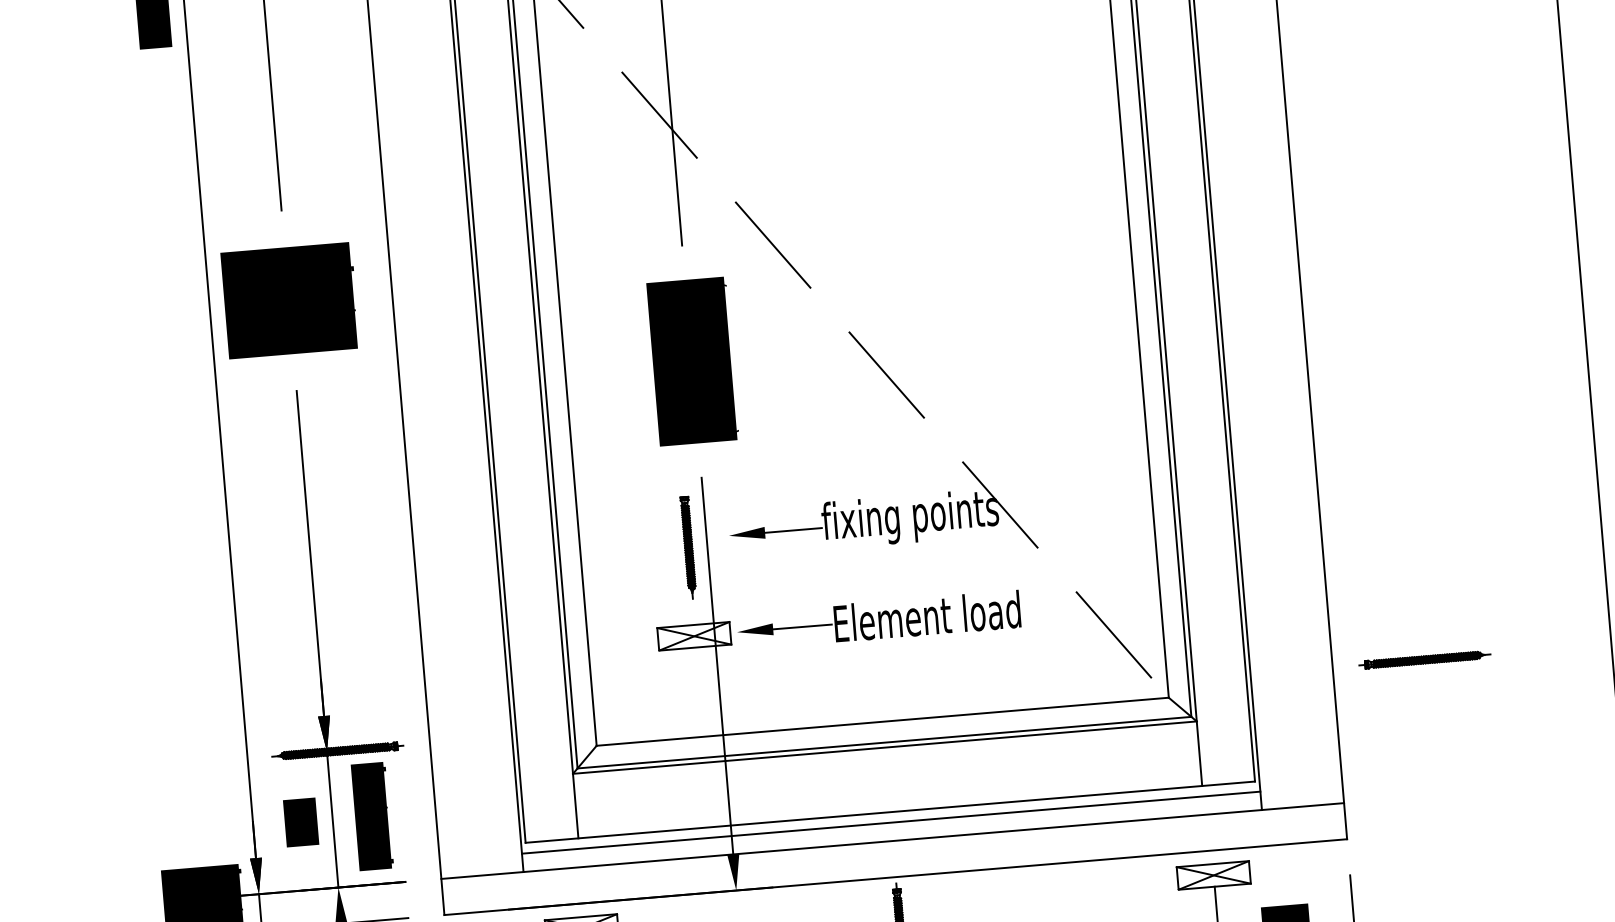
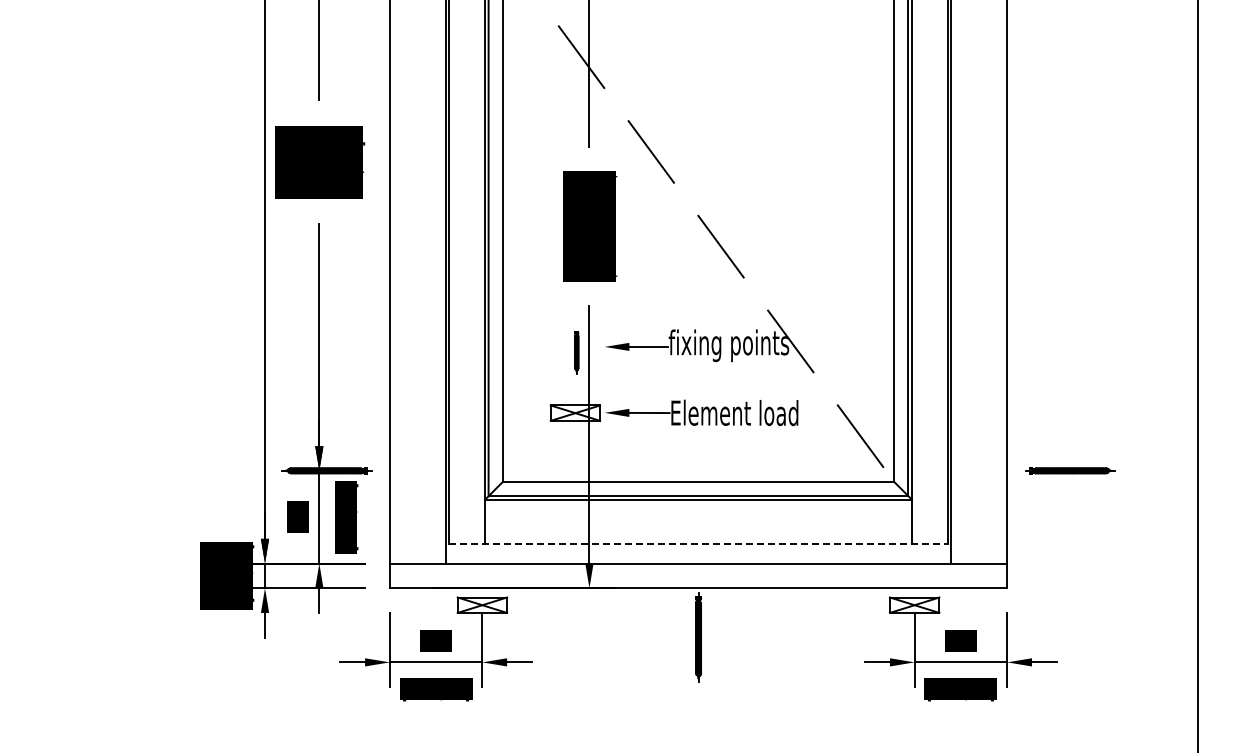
part: (688, 547) -> (576, 352), size x0.6
line: (891, 811) -> (699, 543), solid -> dashed
line: (891, 821) -> (698, 550), removed

